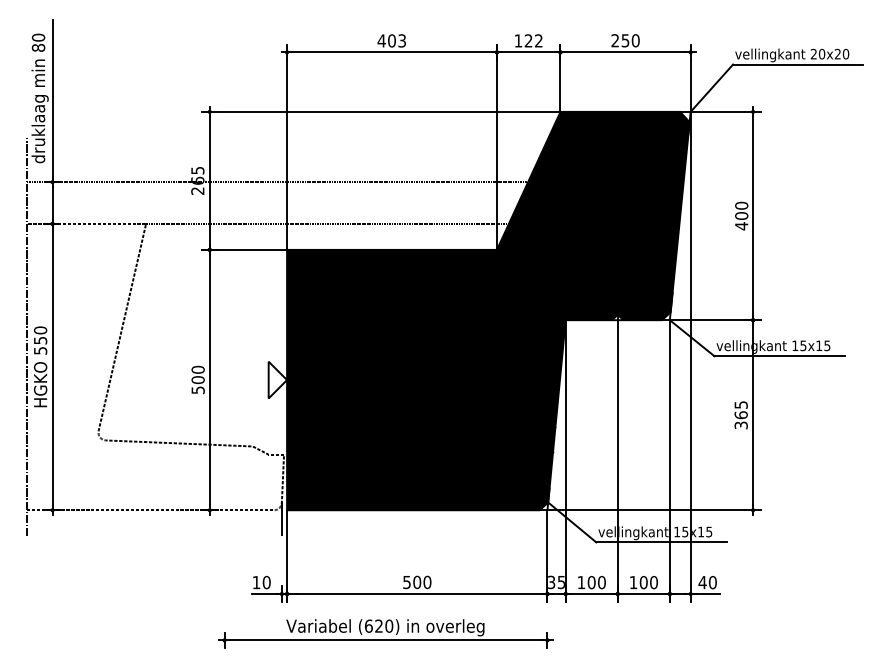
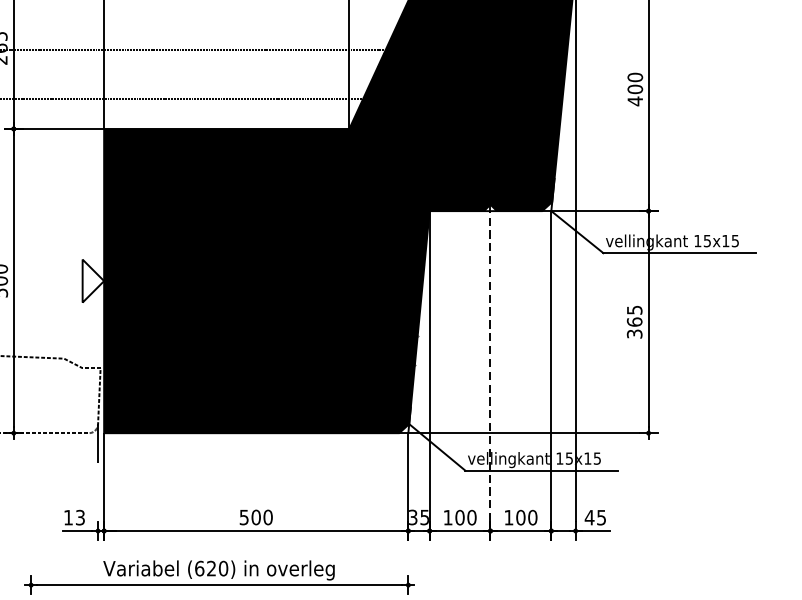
line: (617, 450) -> (490, 363), solid -> dashed
text: (266, 582) -> (80, 517), 10 -> 13
text: (712, 582) -> (601, 517), 40 -> 45

